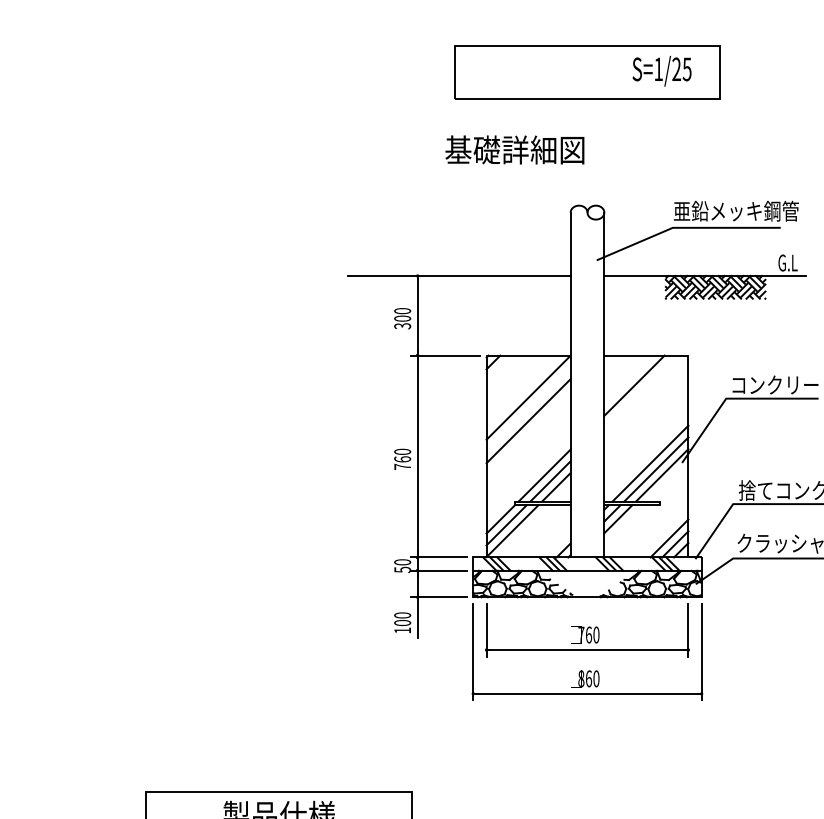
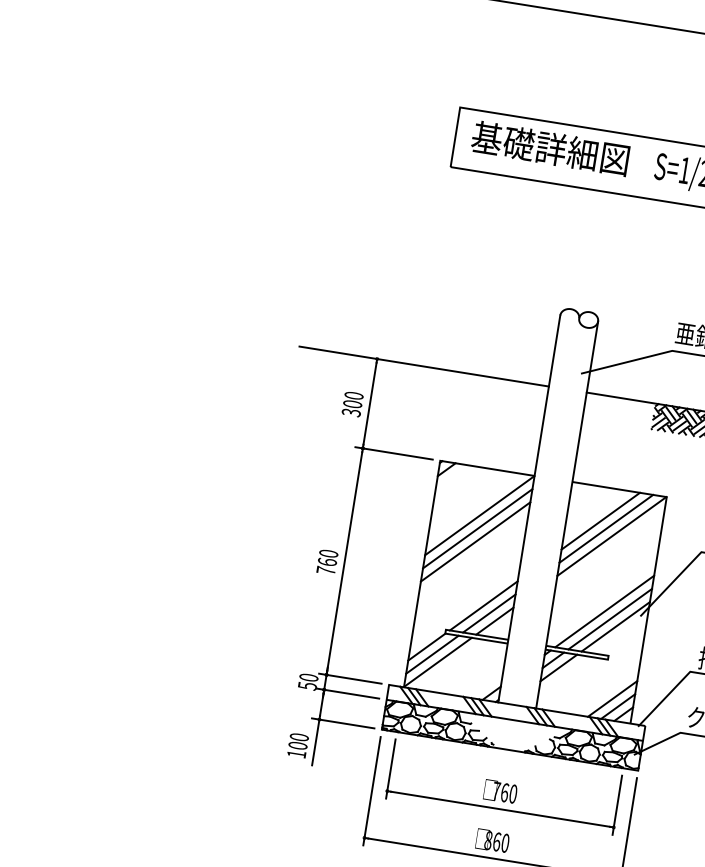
text: (514, 149) -> (550, 147), moved
line: (640, 391) -> (606, 528), added
line: (646, 397) -> (612, 536), added
line: (528, 409) -> (477, 528), added

